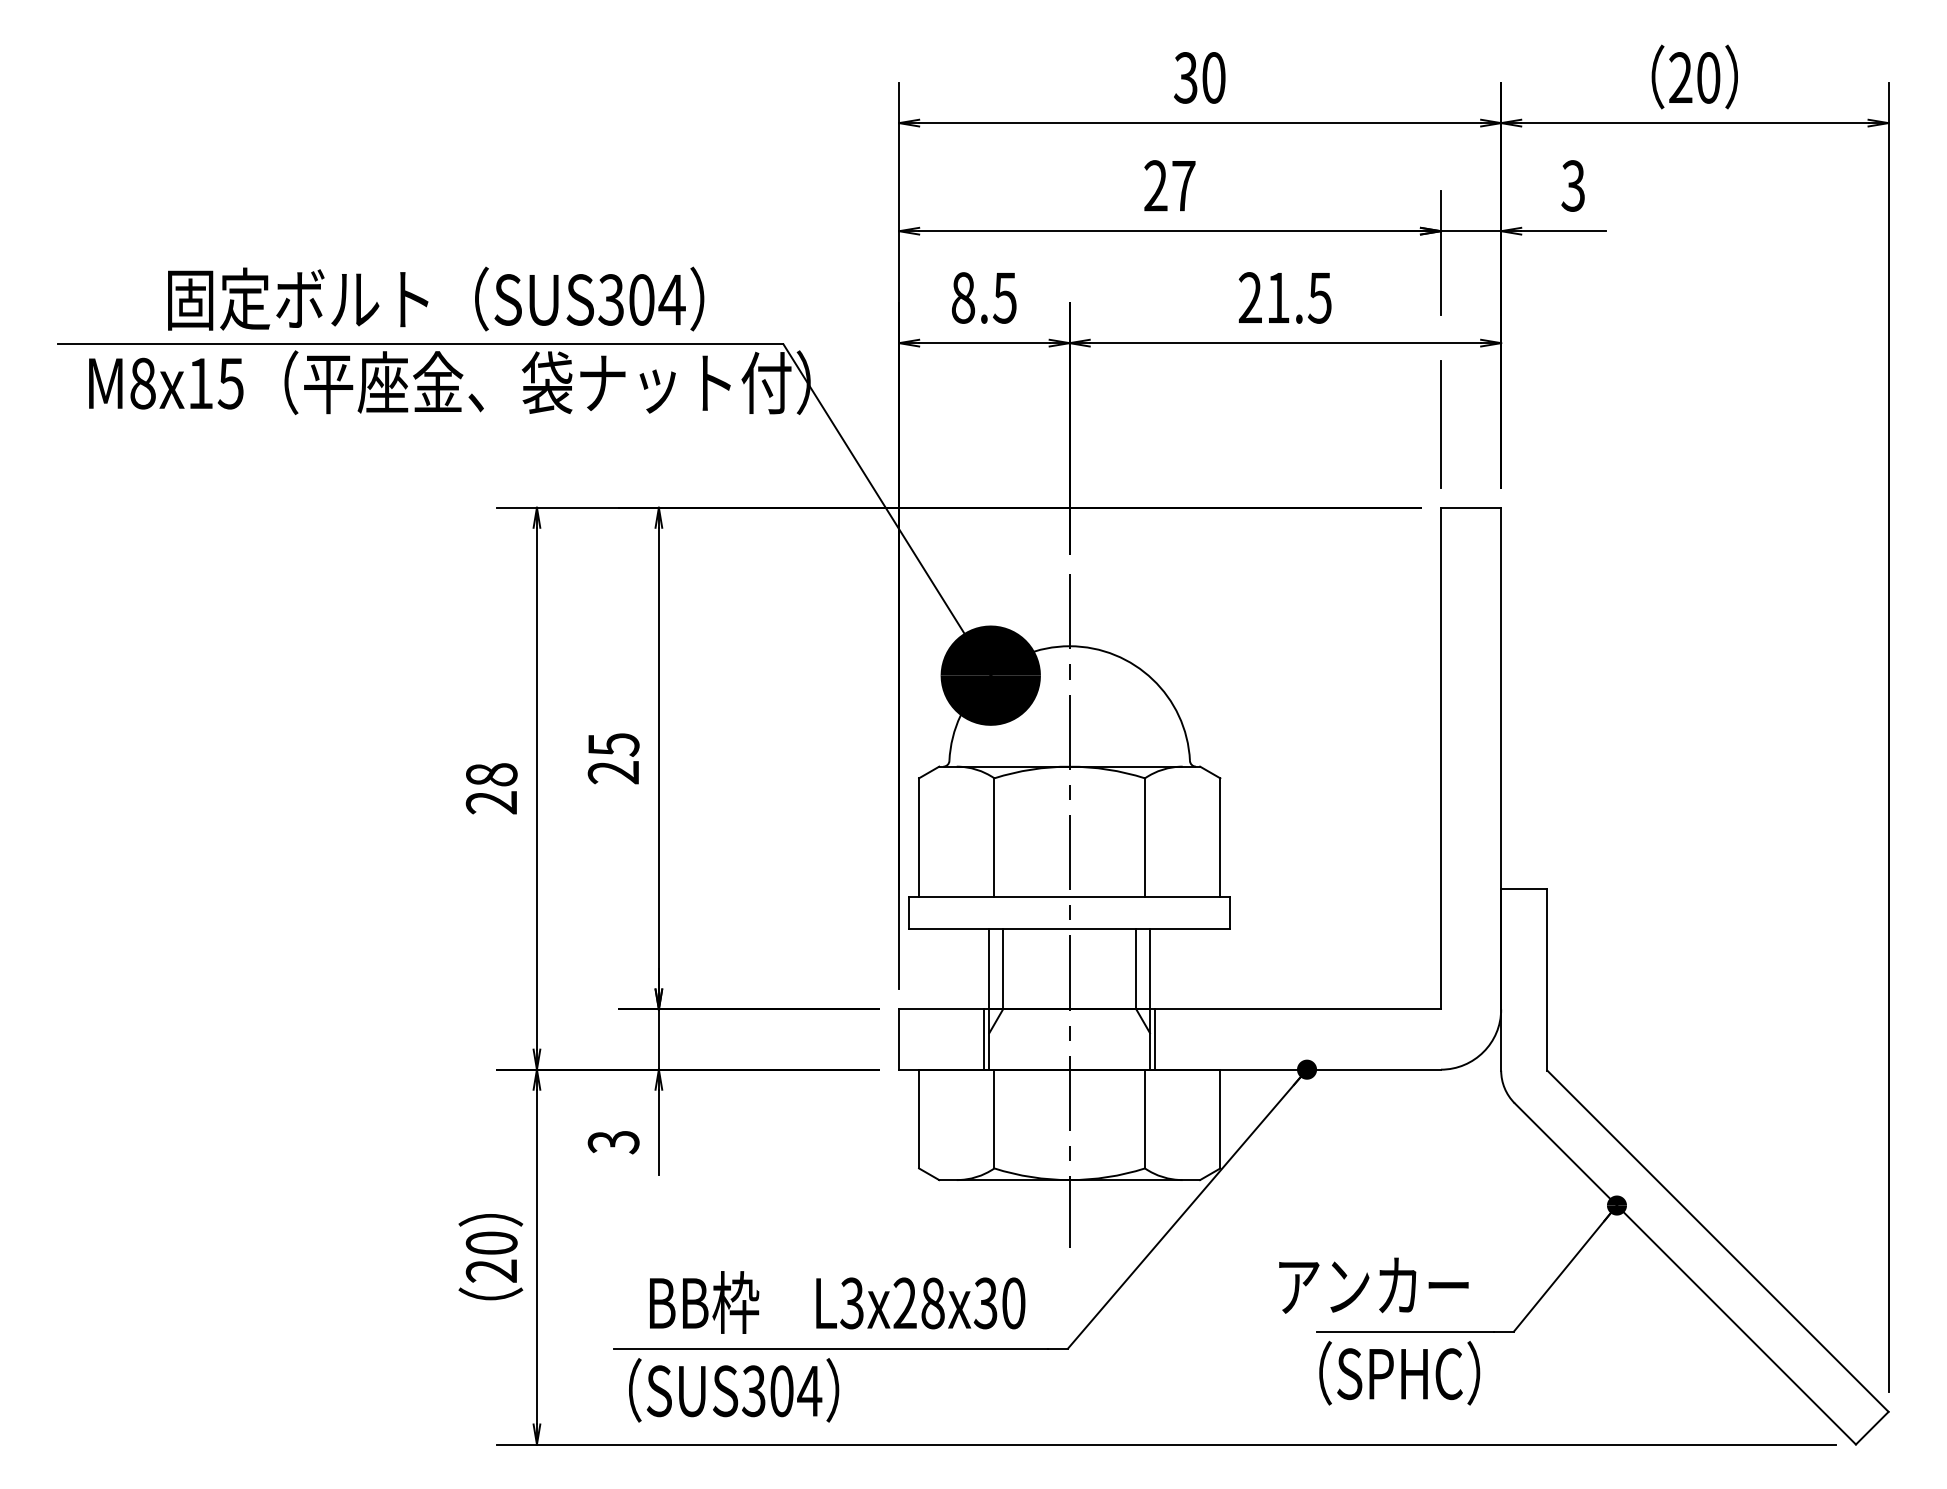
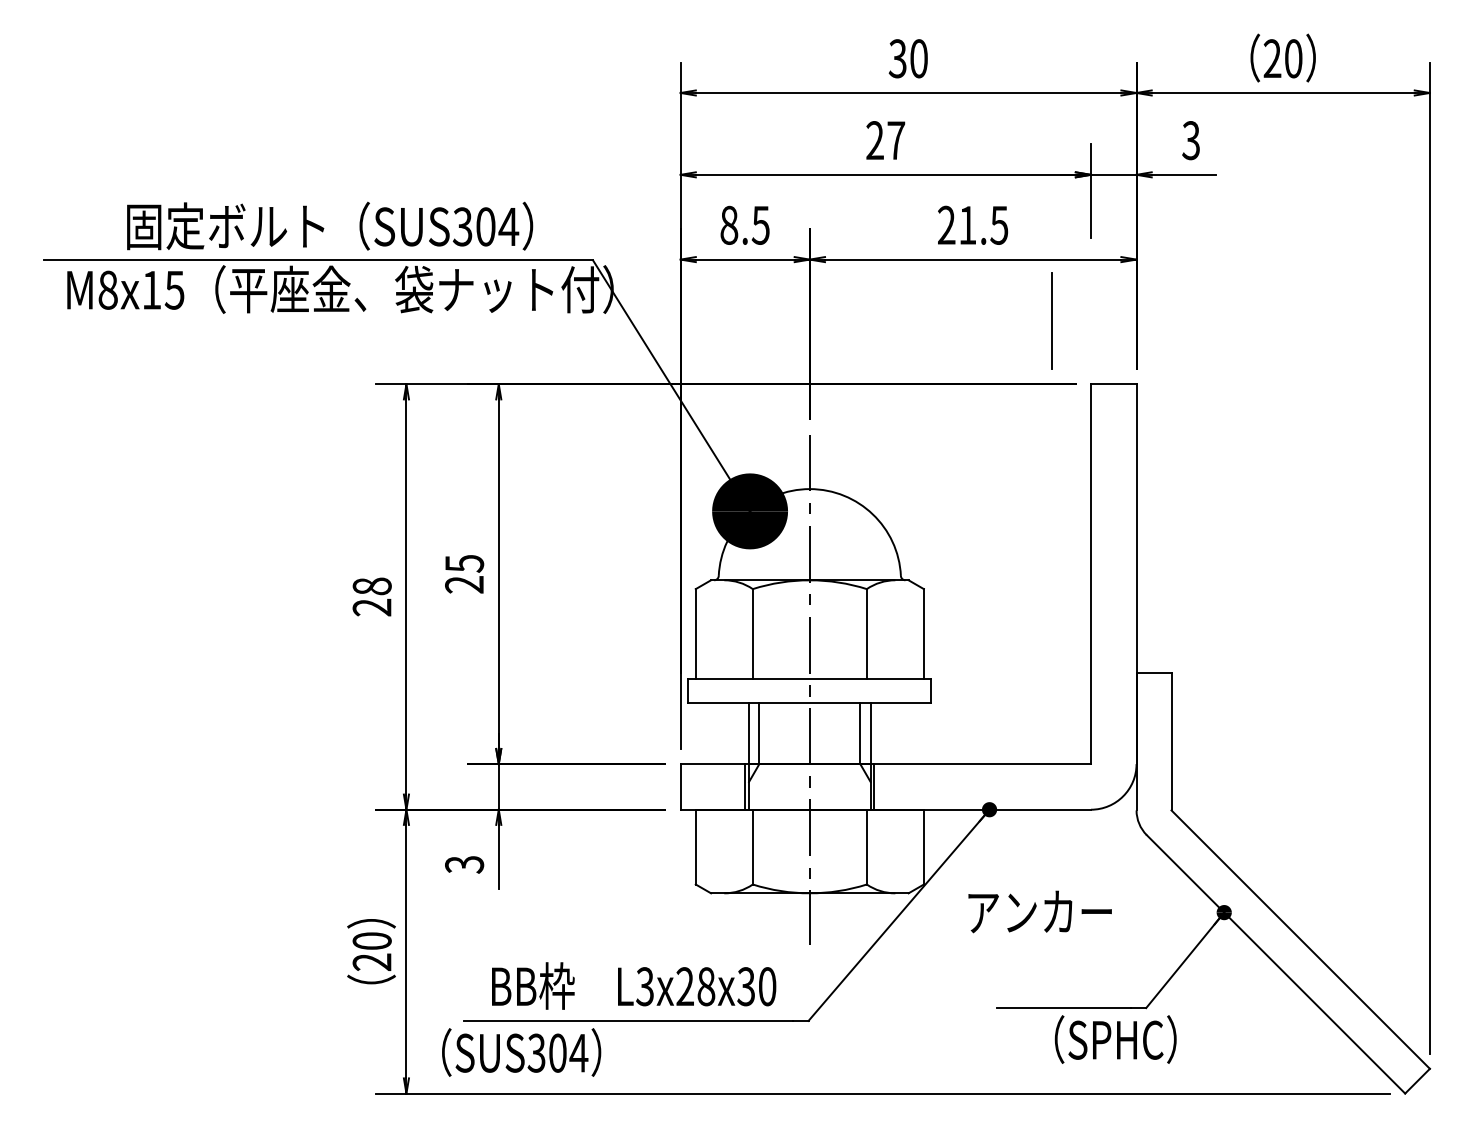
line: (1440, 424) -> (1051, 321), moved
text: (1373, 1285) -> (1039, 911), moved
text: (1399, 1373) -> (1115, 1039), moved
text: (734, 1390) -> (521, 1052), moved

